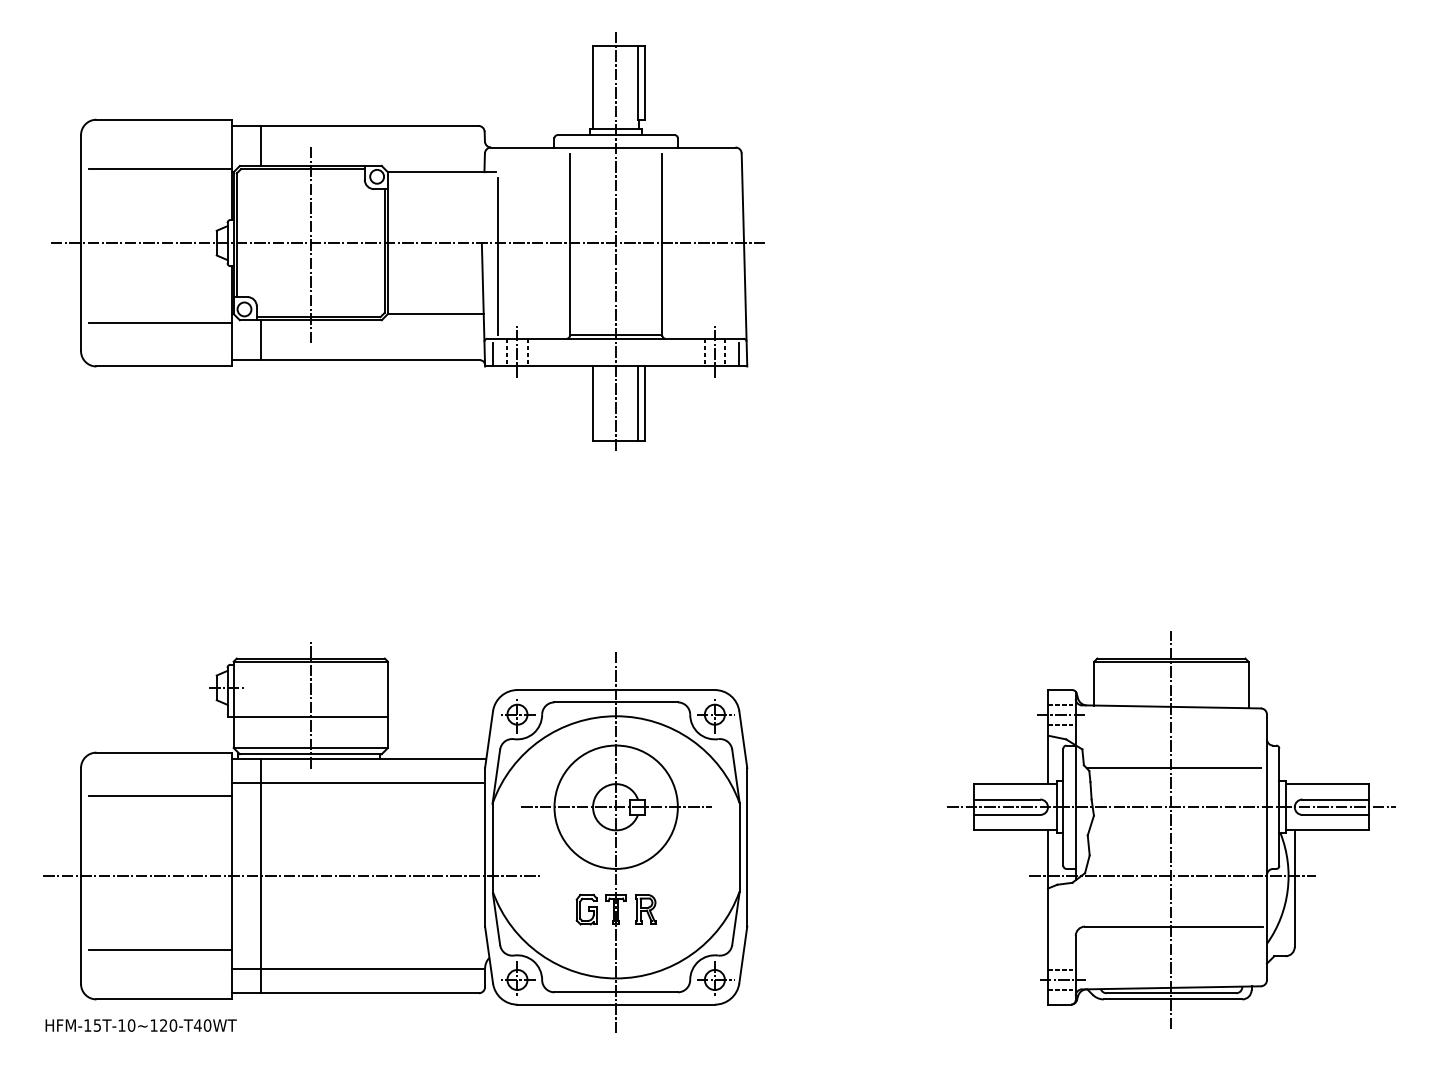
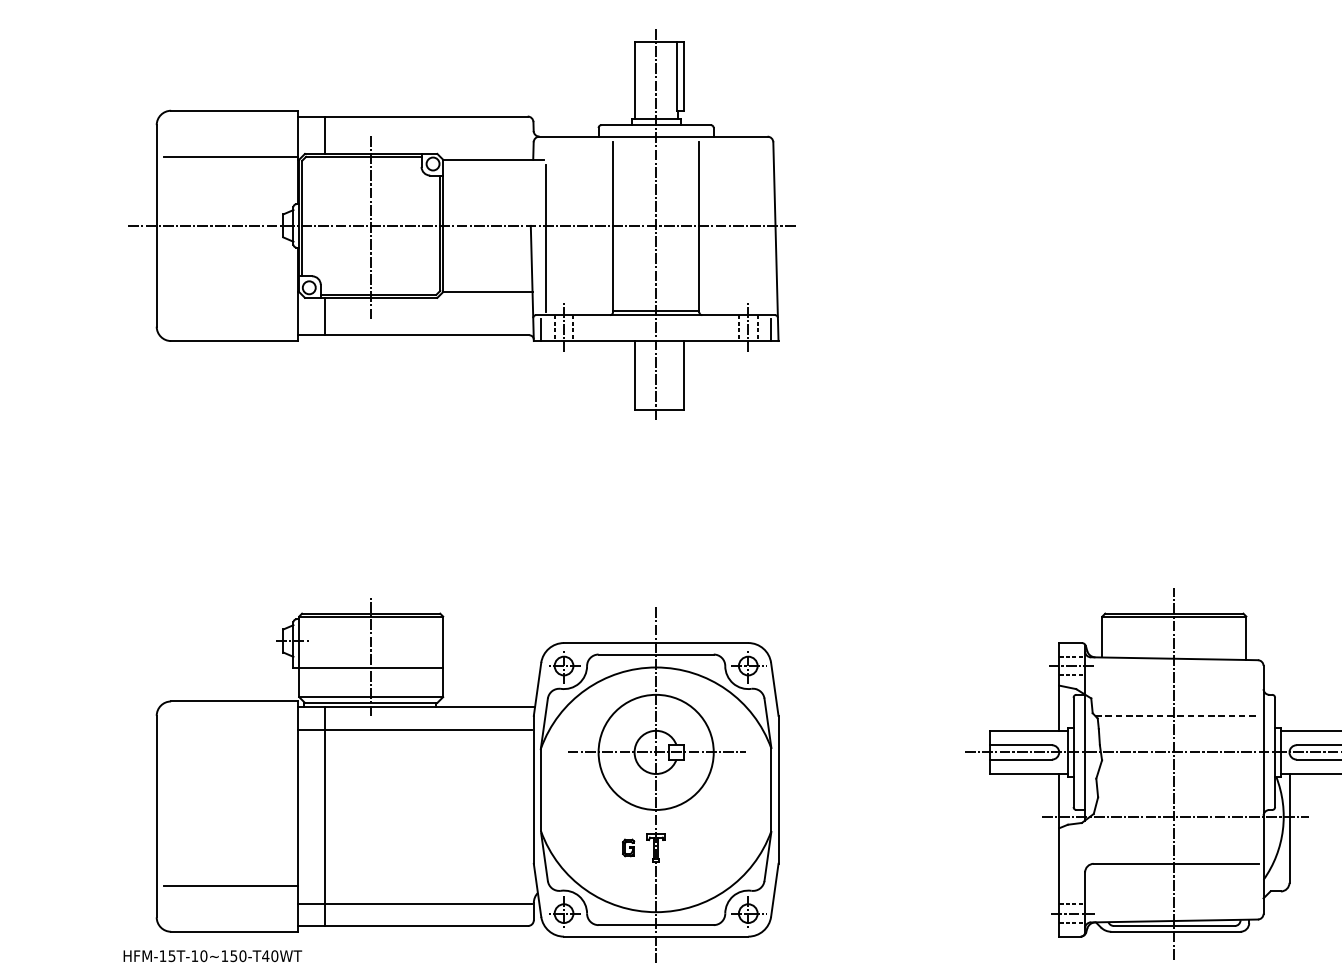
line: (160, 323) -> (230, 300), removed
line: (637, 403) -> (676, 375), removed
line: (1174, 768) -> (1177, 716), solid -> dashed
line: (160, 795) -> (230, 741), removed
line: (291, 876) -> (353, 817), removed
part: (586, 909) -> (628, 847), size x0.6
part: (645, 909) -> (683, 847), removed
text: (163, 1025) -> (233, 956), HFM-15T-10~120-T40WT -> HFM-15T-10~150-T40WT

